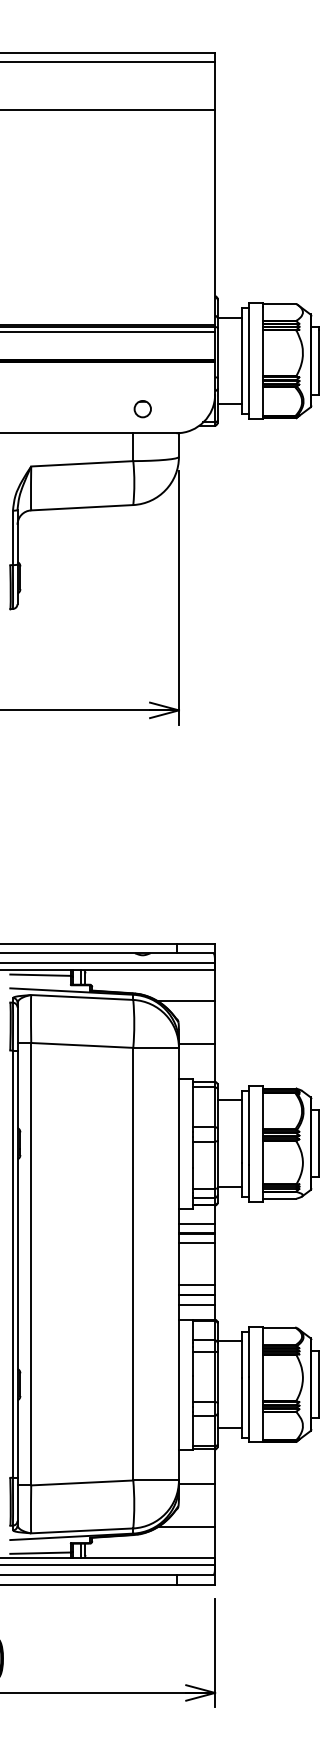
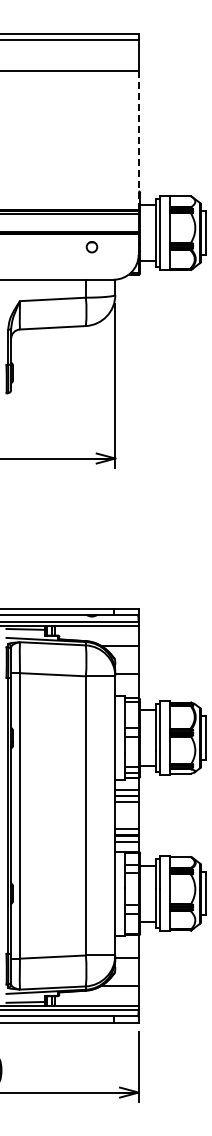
line: (214, 217) -> (138, 140), solid -> dashed
part: (142, 409) -> (91, 247), moved

